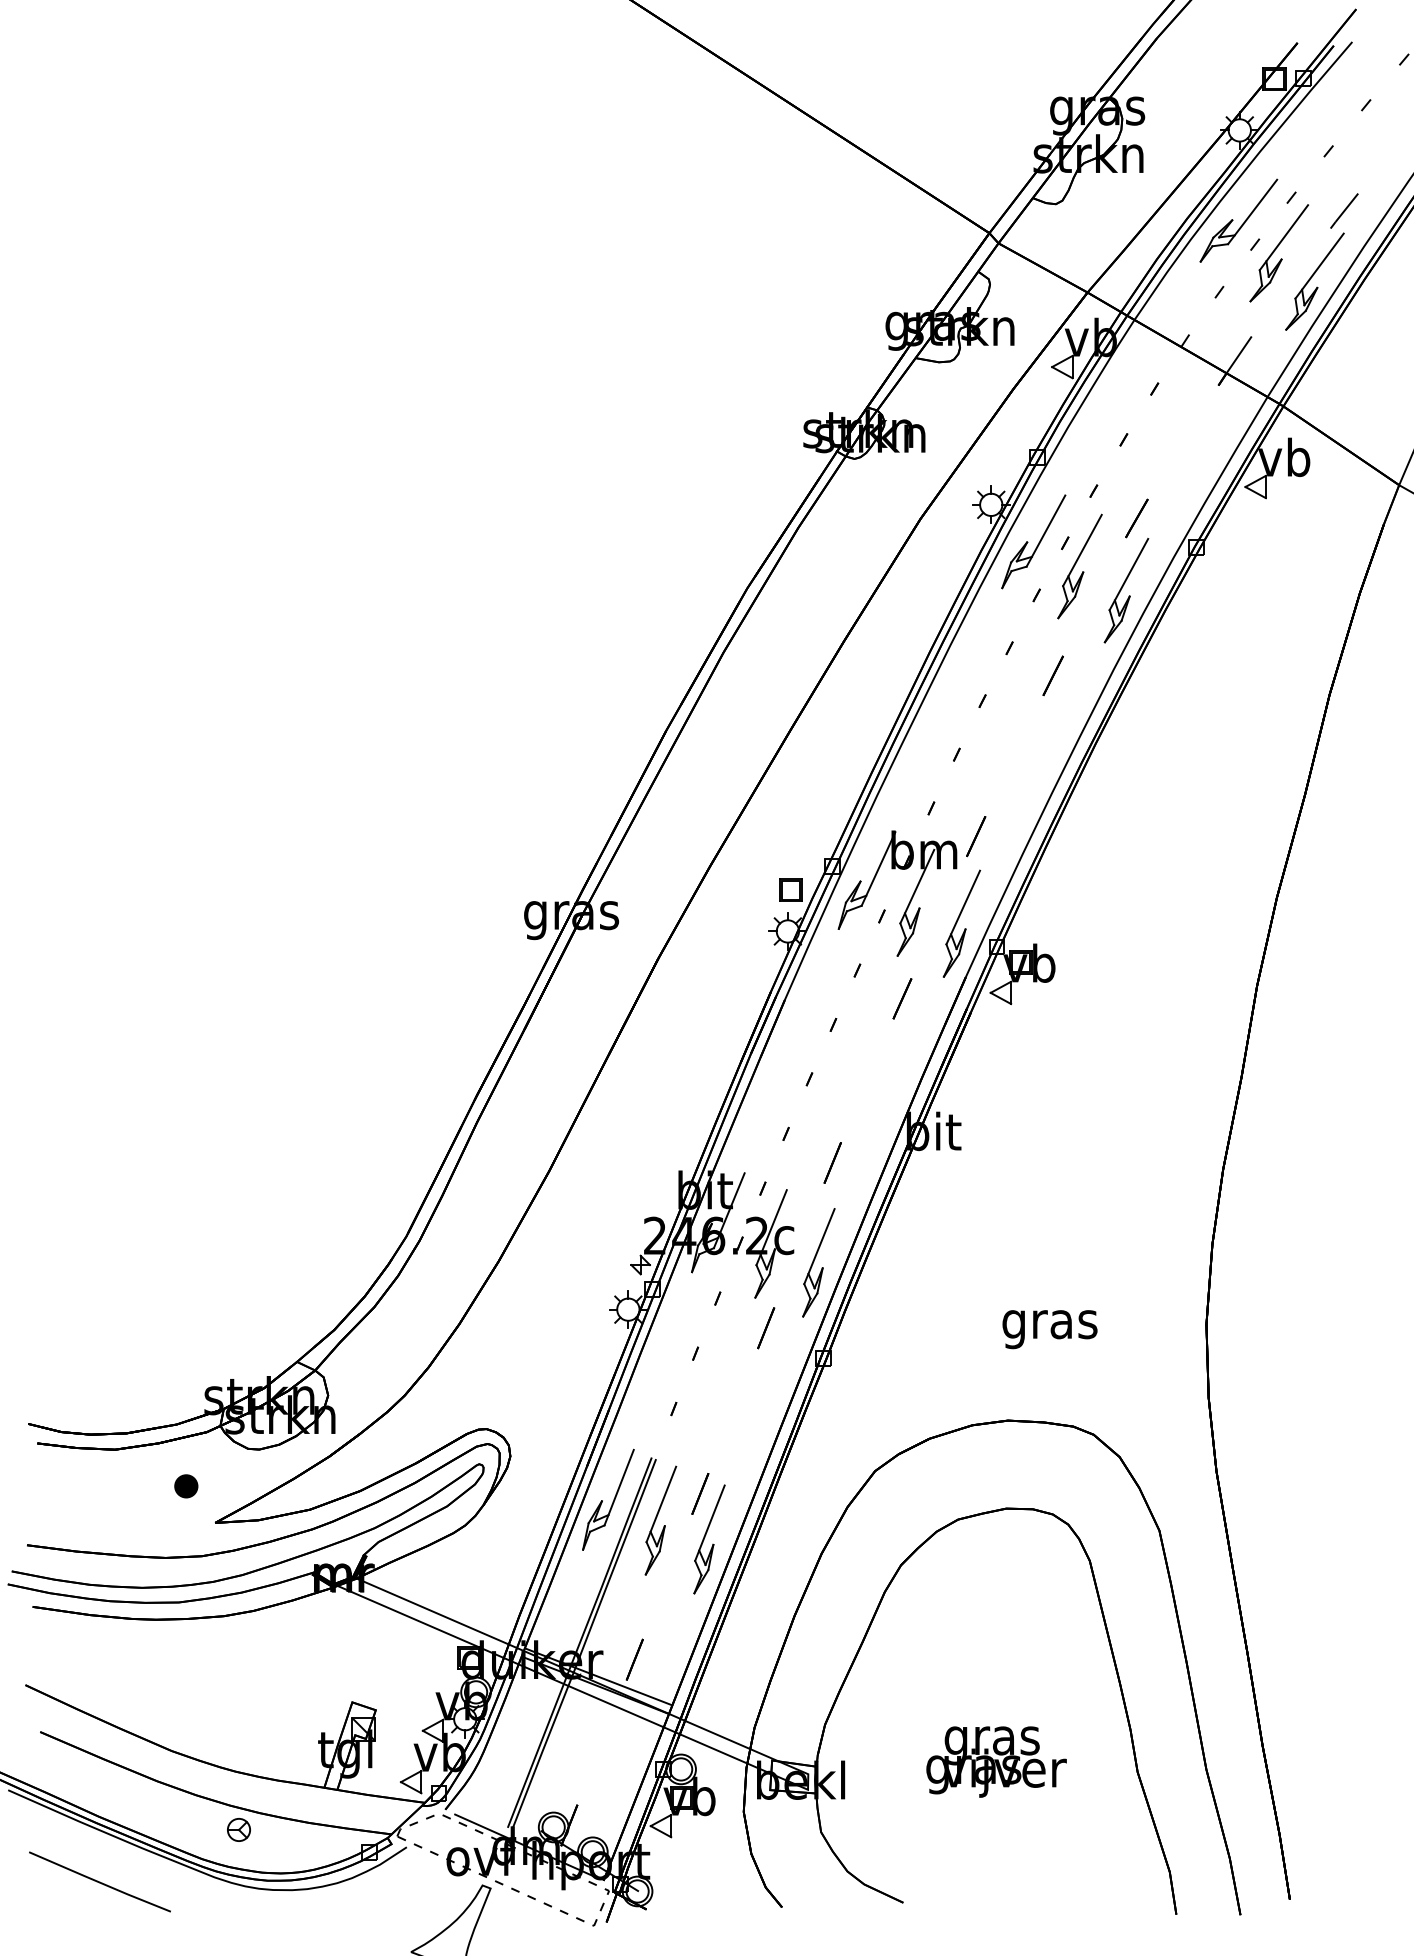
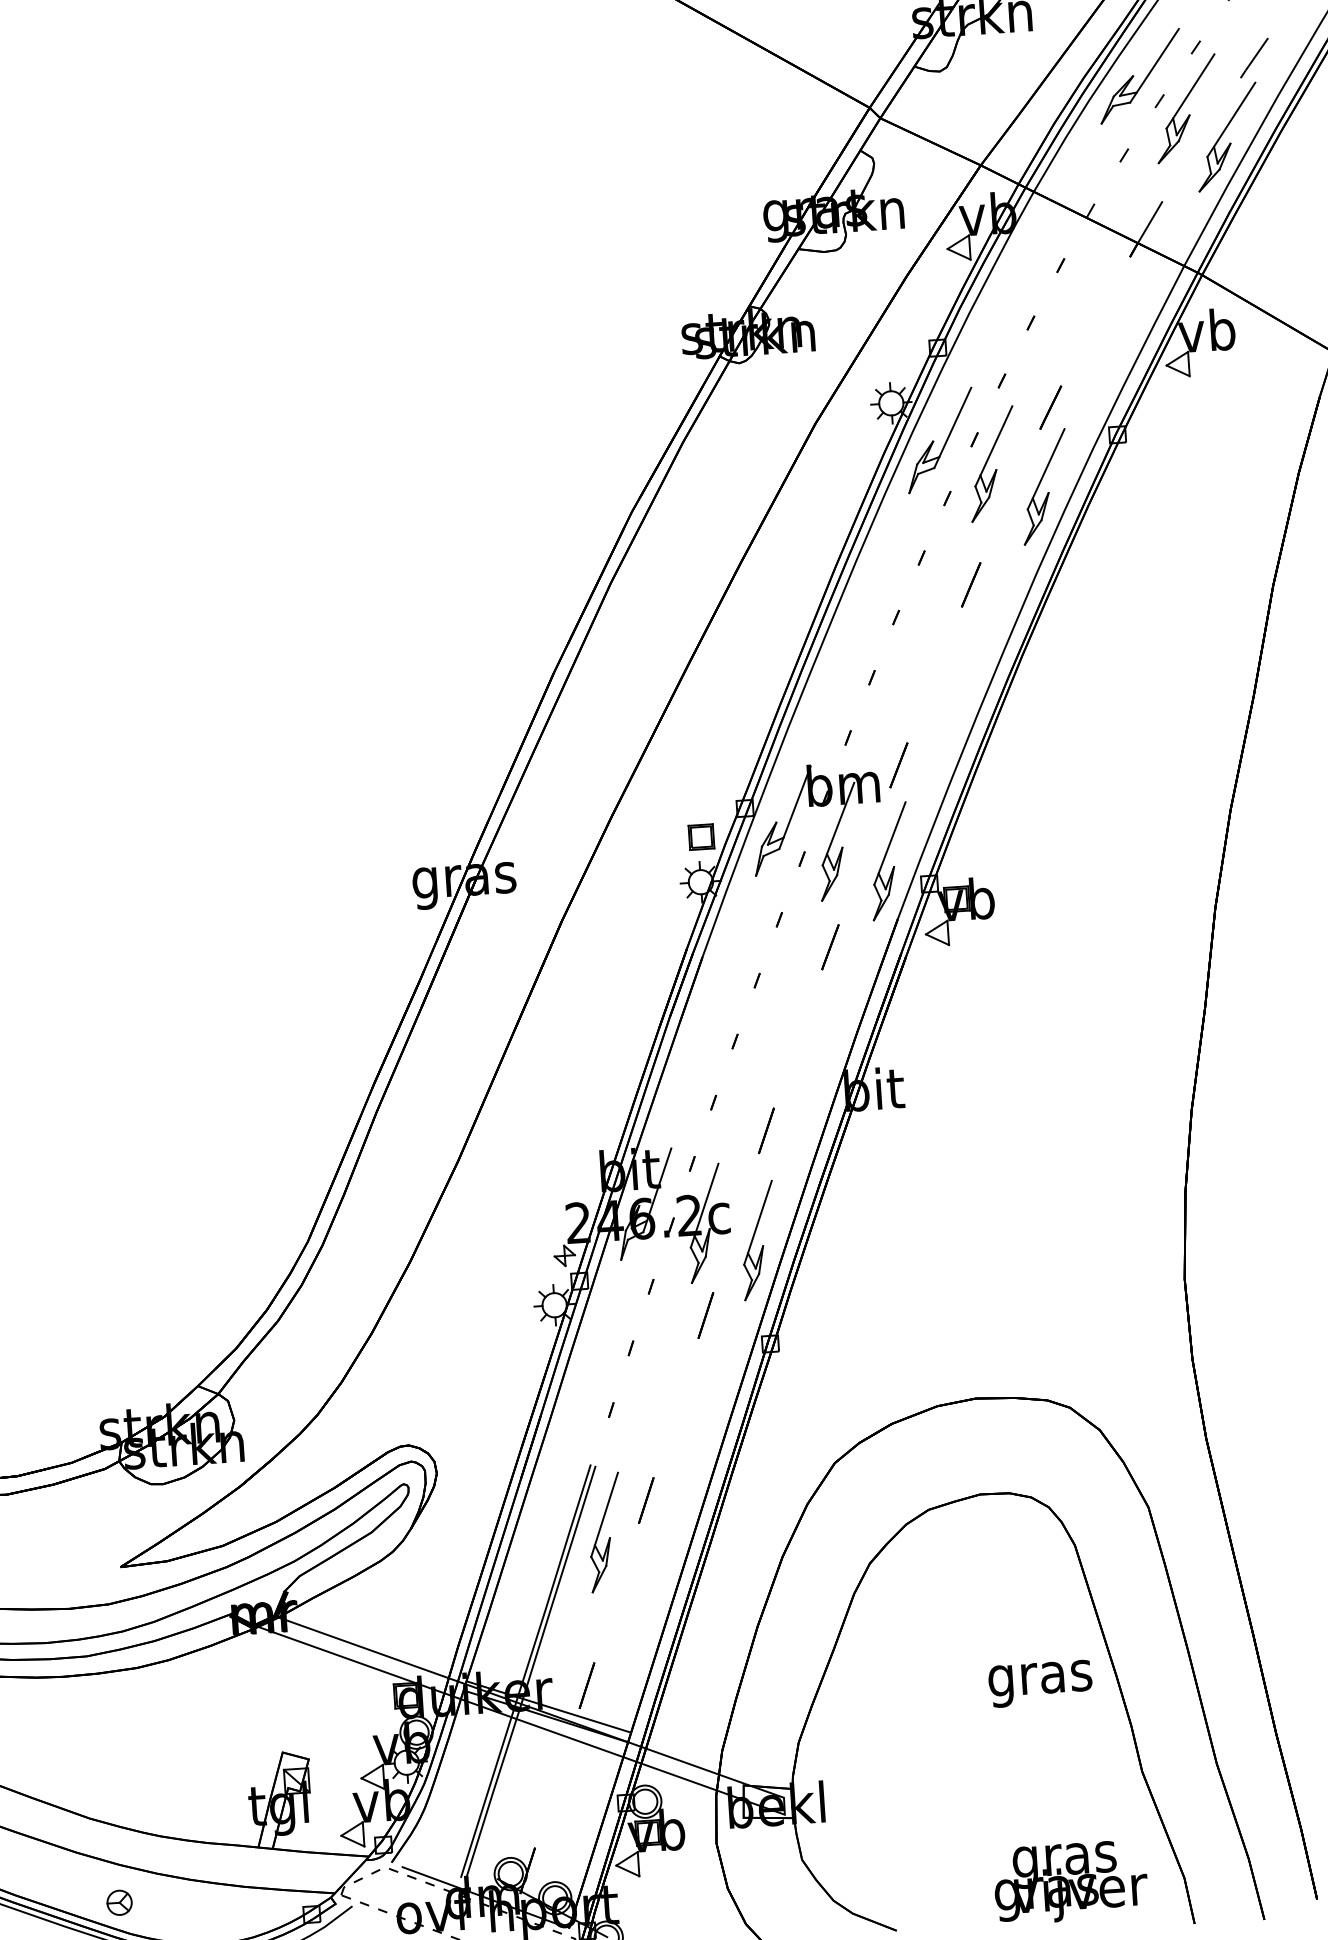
text: (1049, 1329) -> (1040, 1683), moved
part: (186, 1486) -> (86, 1529), removed
part: (608, 1499) -> (546, 1513), removed
part: (709, 1539) -> (659, 1549), removed
text: (996, 1761) -> (1070, 1881), moved
part: (238, 1829) -> (119, 1902), moved

